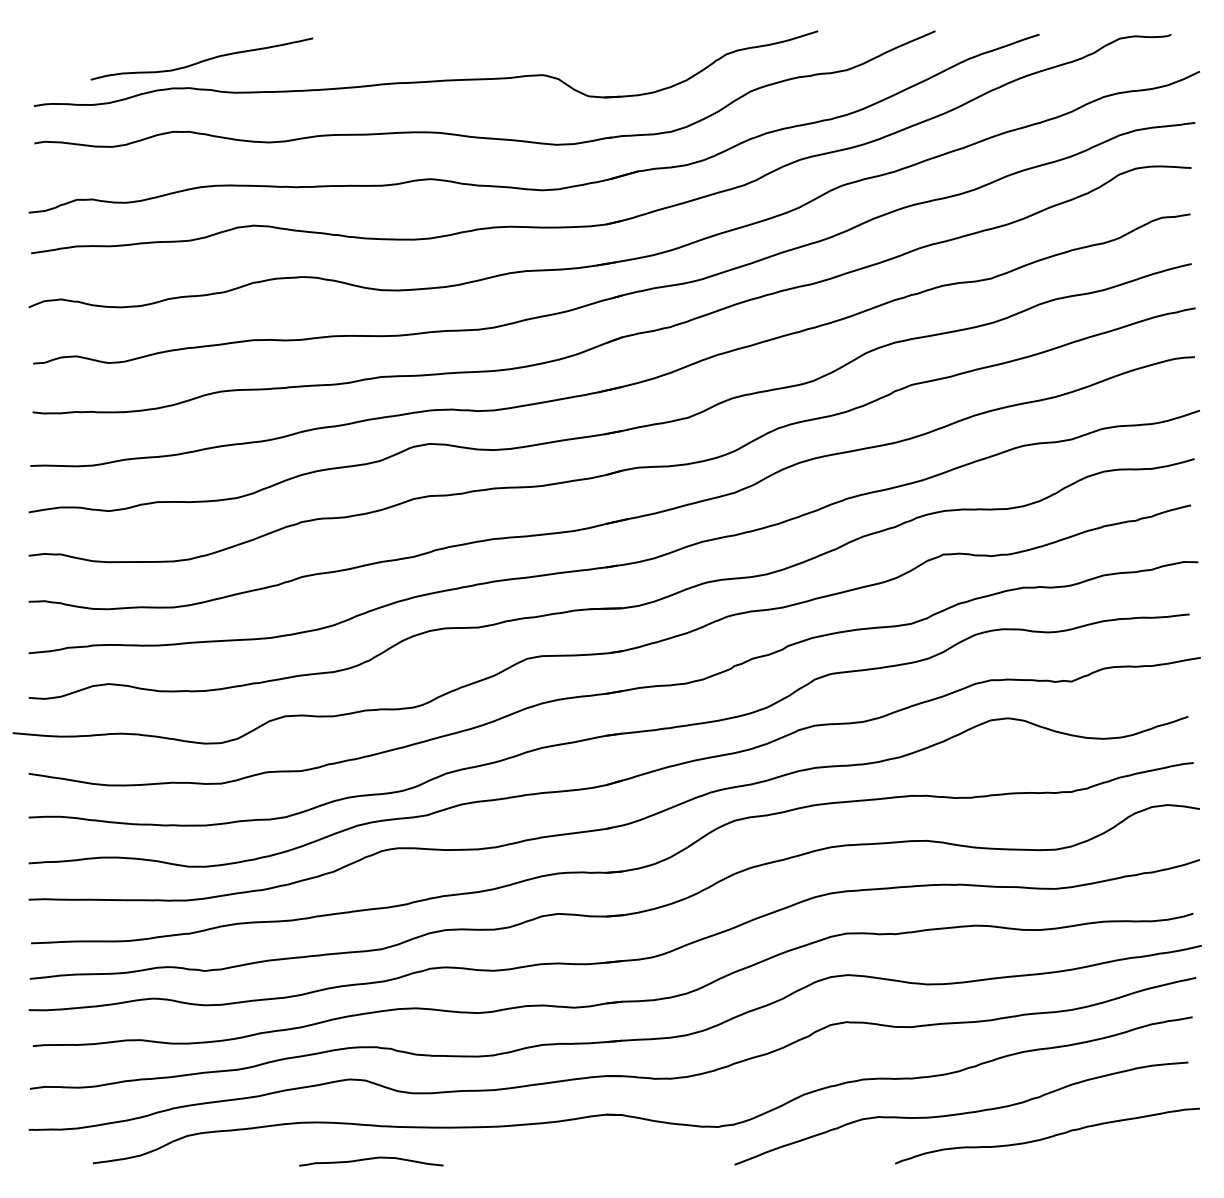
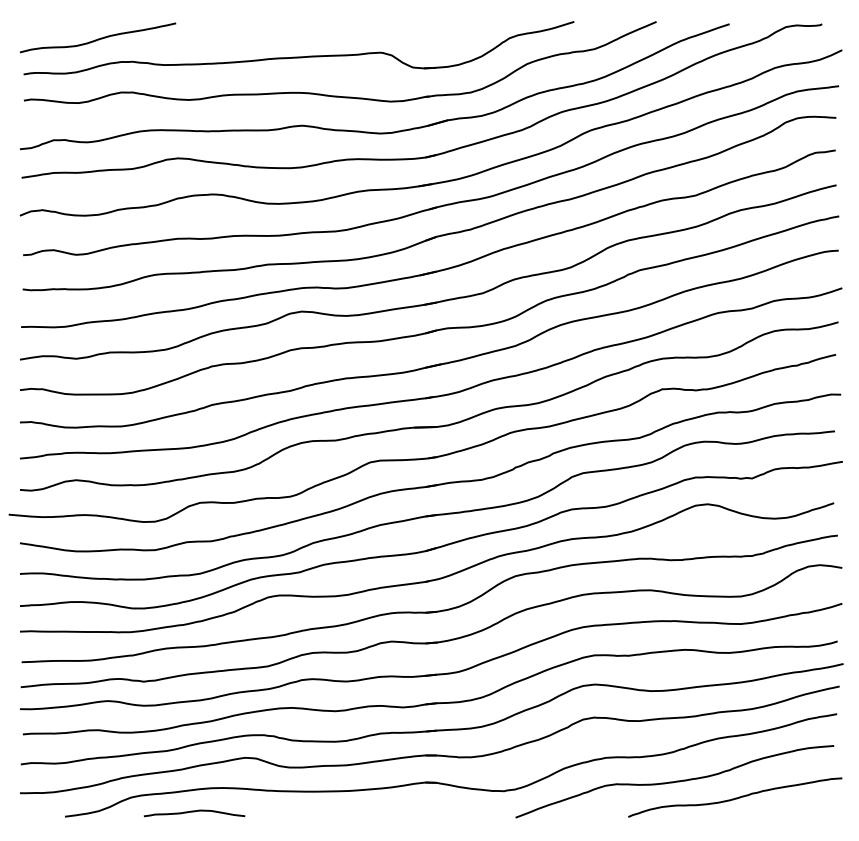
curve: (201, 60) -> (97, 38), moved
curve: (371, 1159) -> (194, 811), moved

